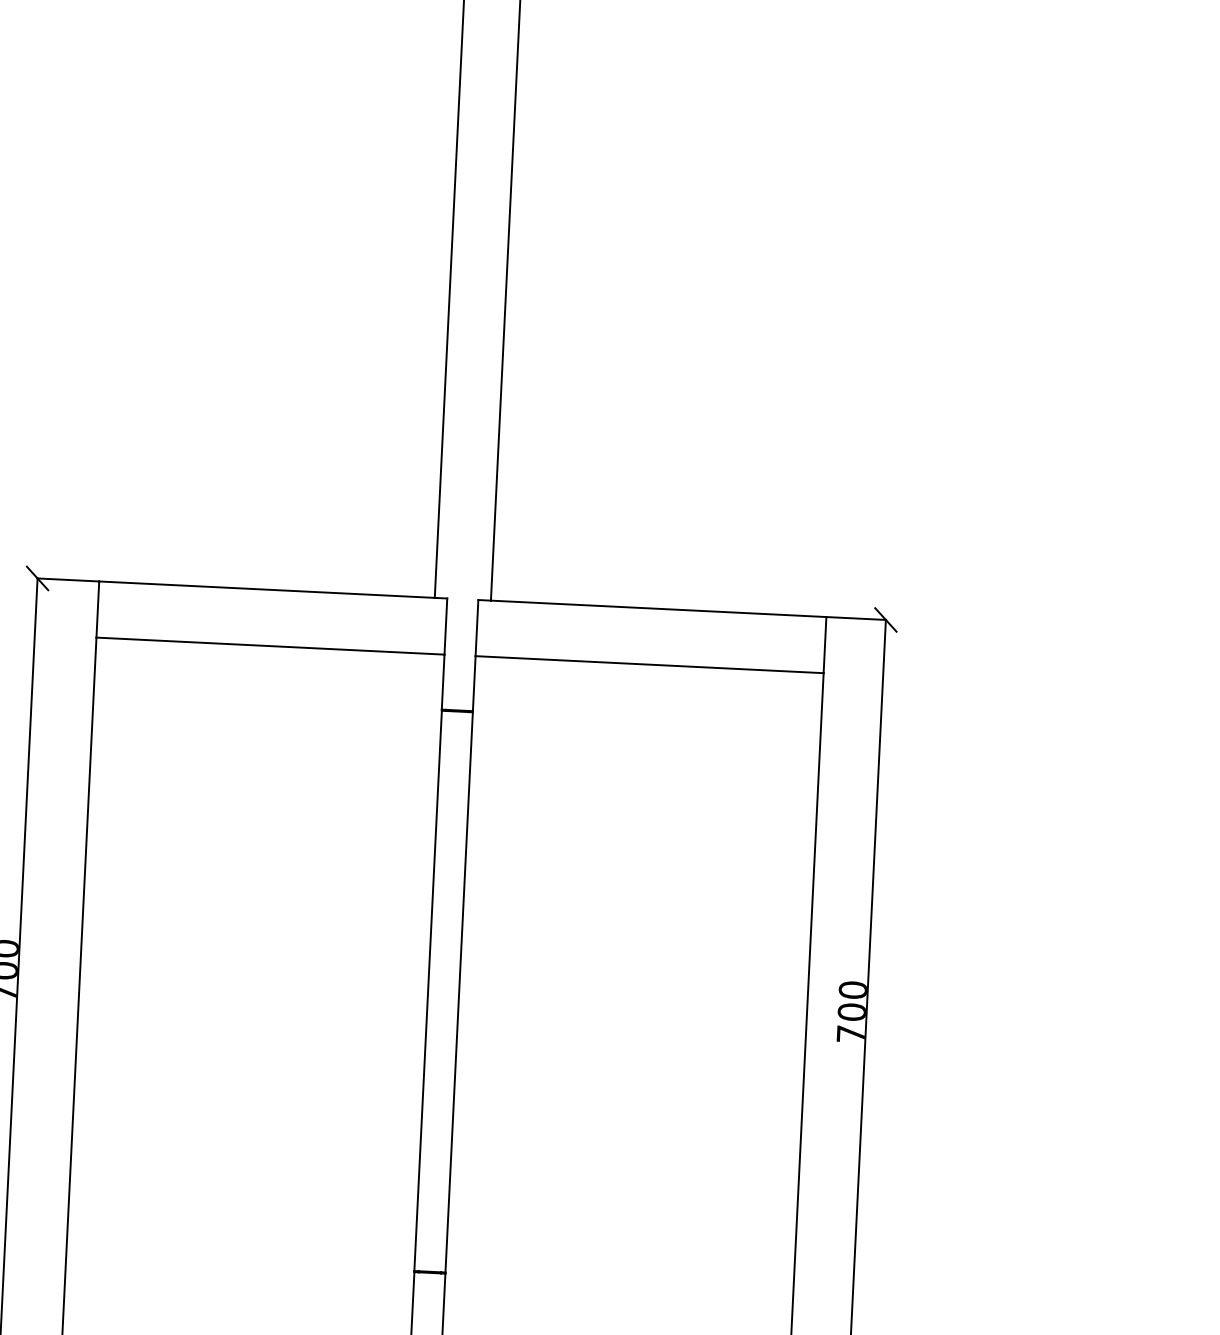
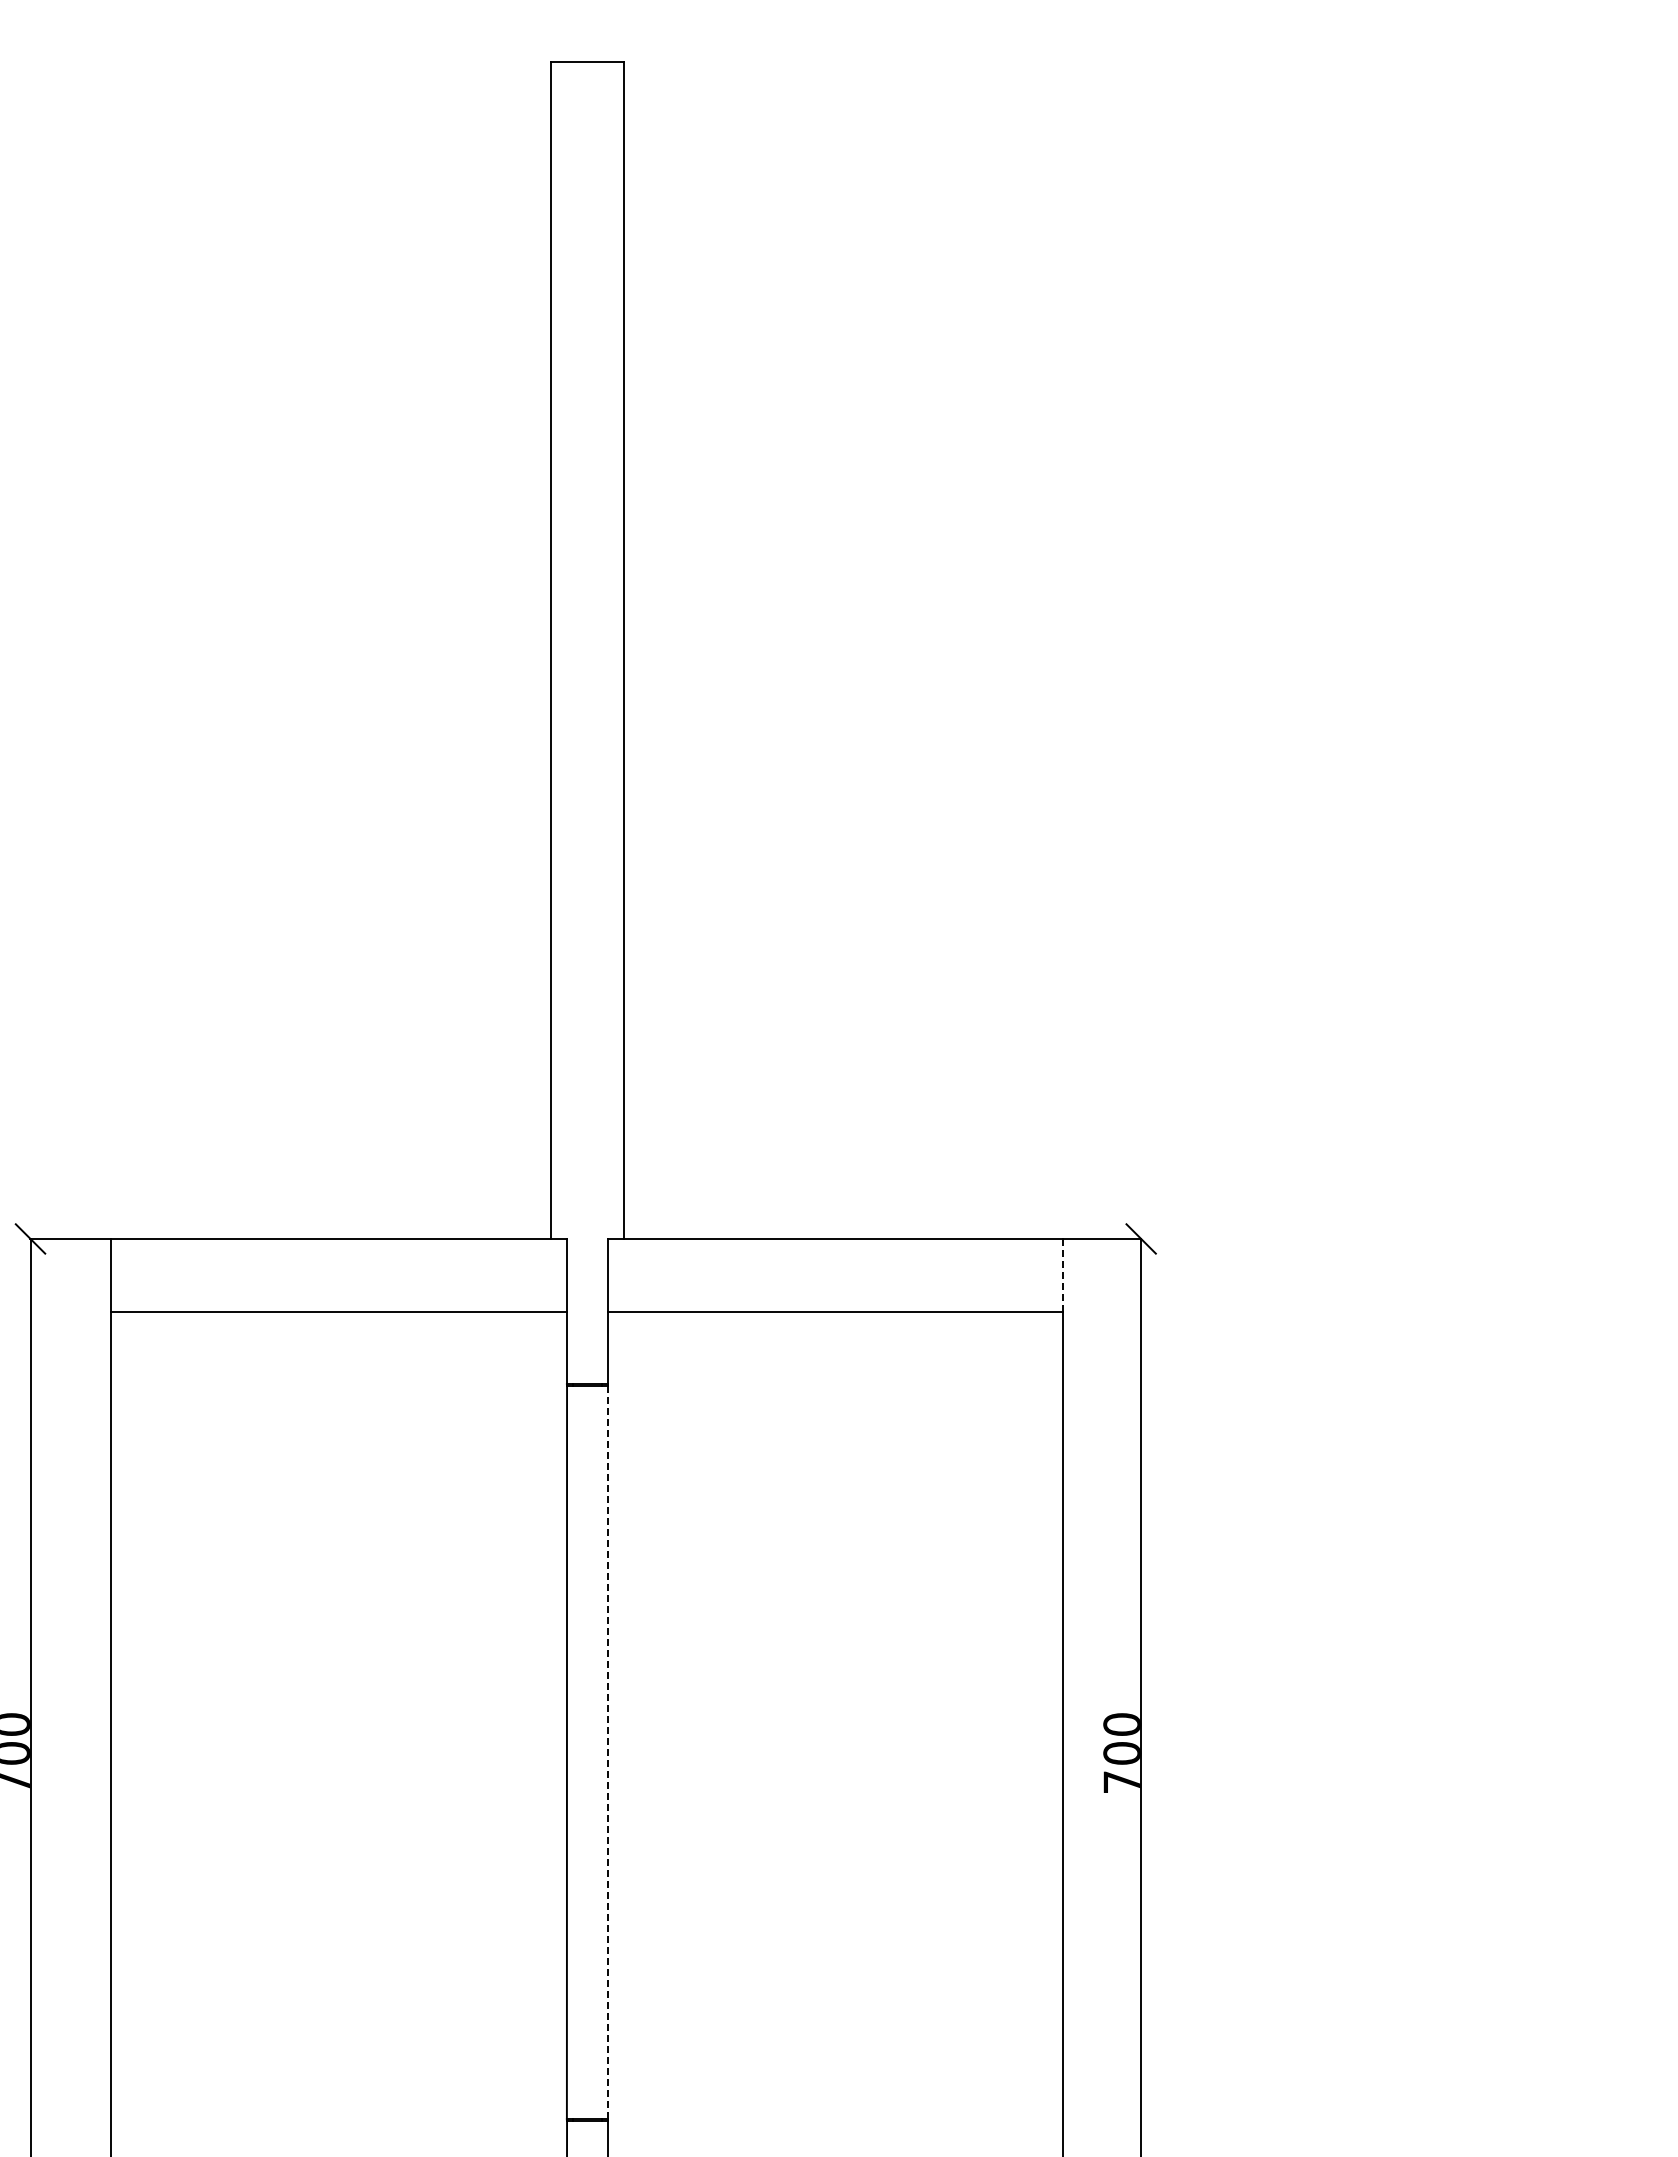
line: (825, 644) -> (1063, 1275), solid -> dashed
line: (459, 992) -> (607, 1752), solid -> dashed

